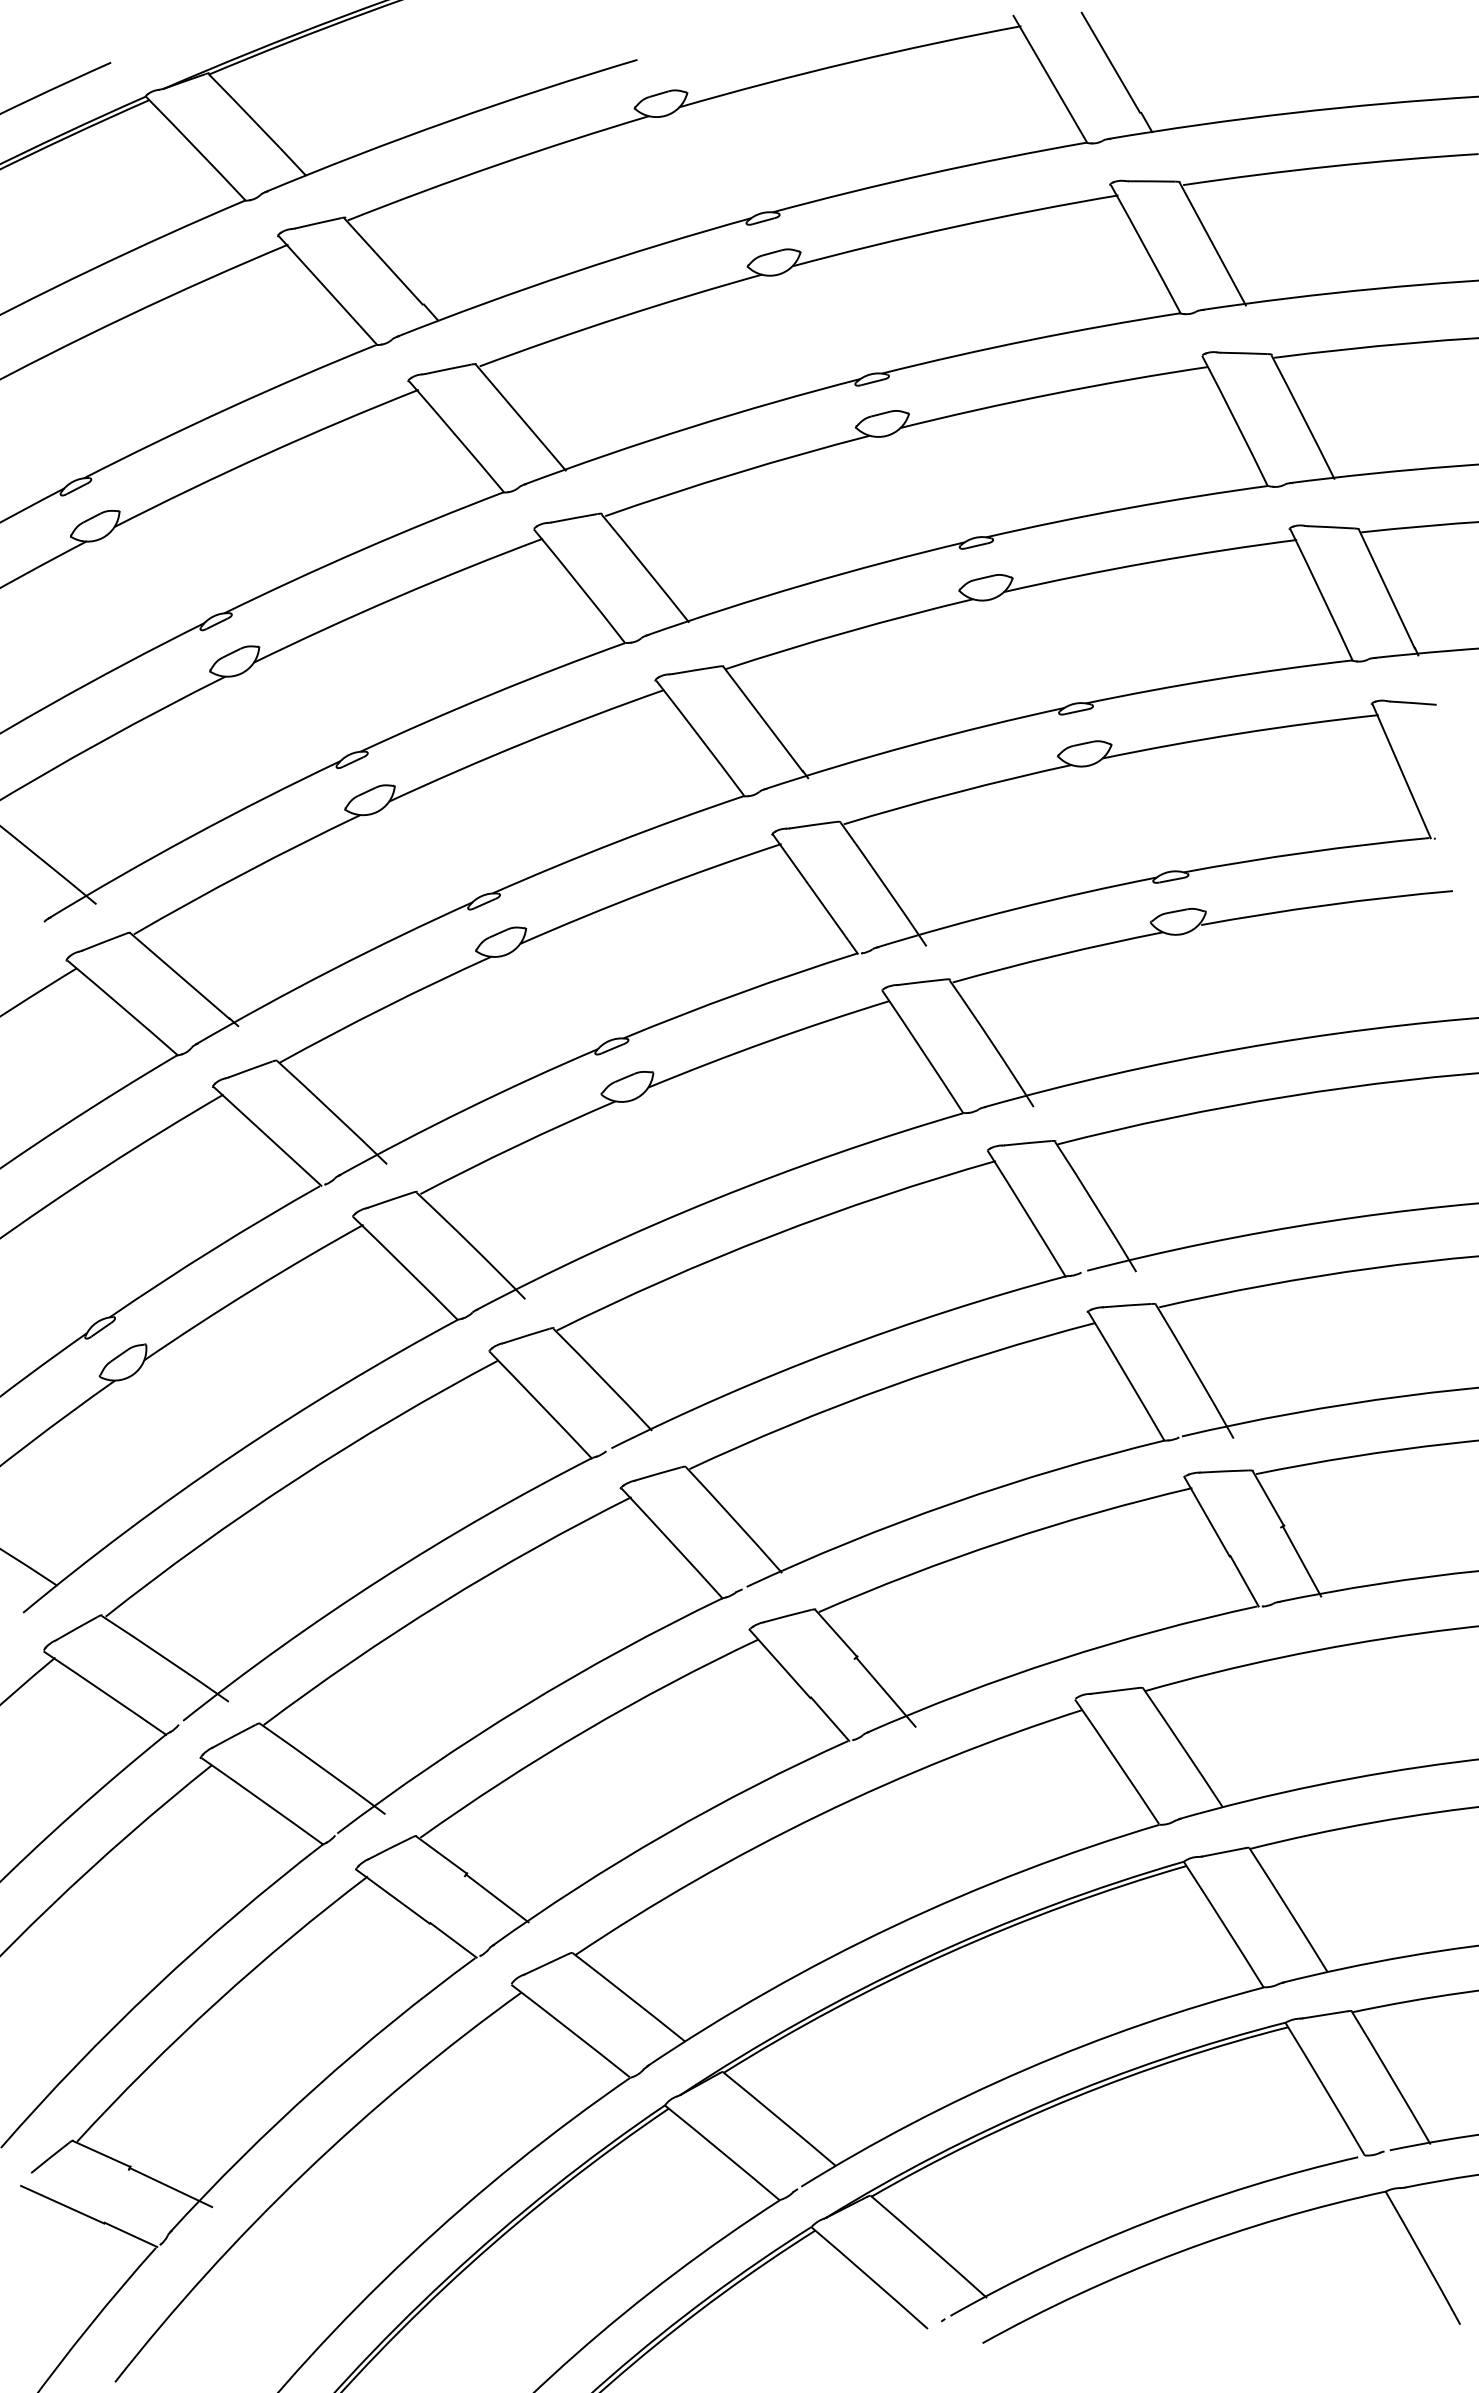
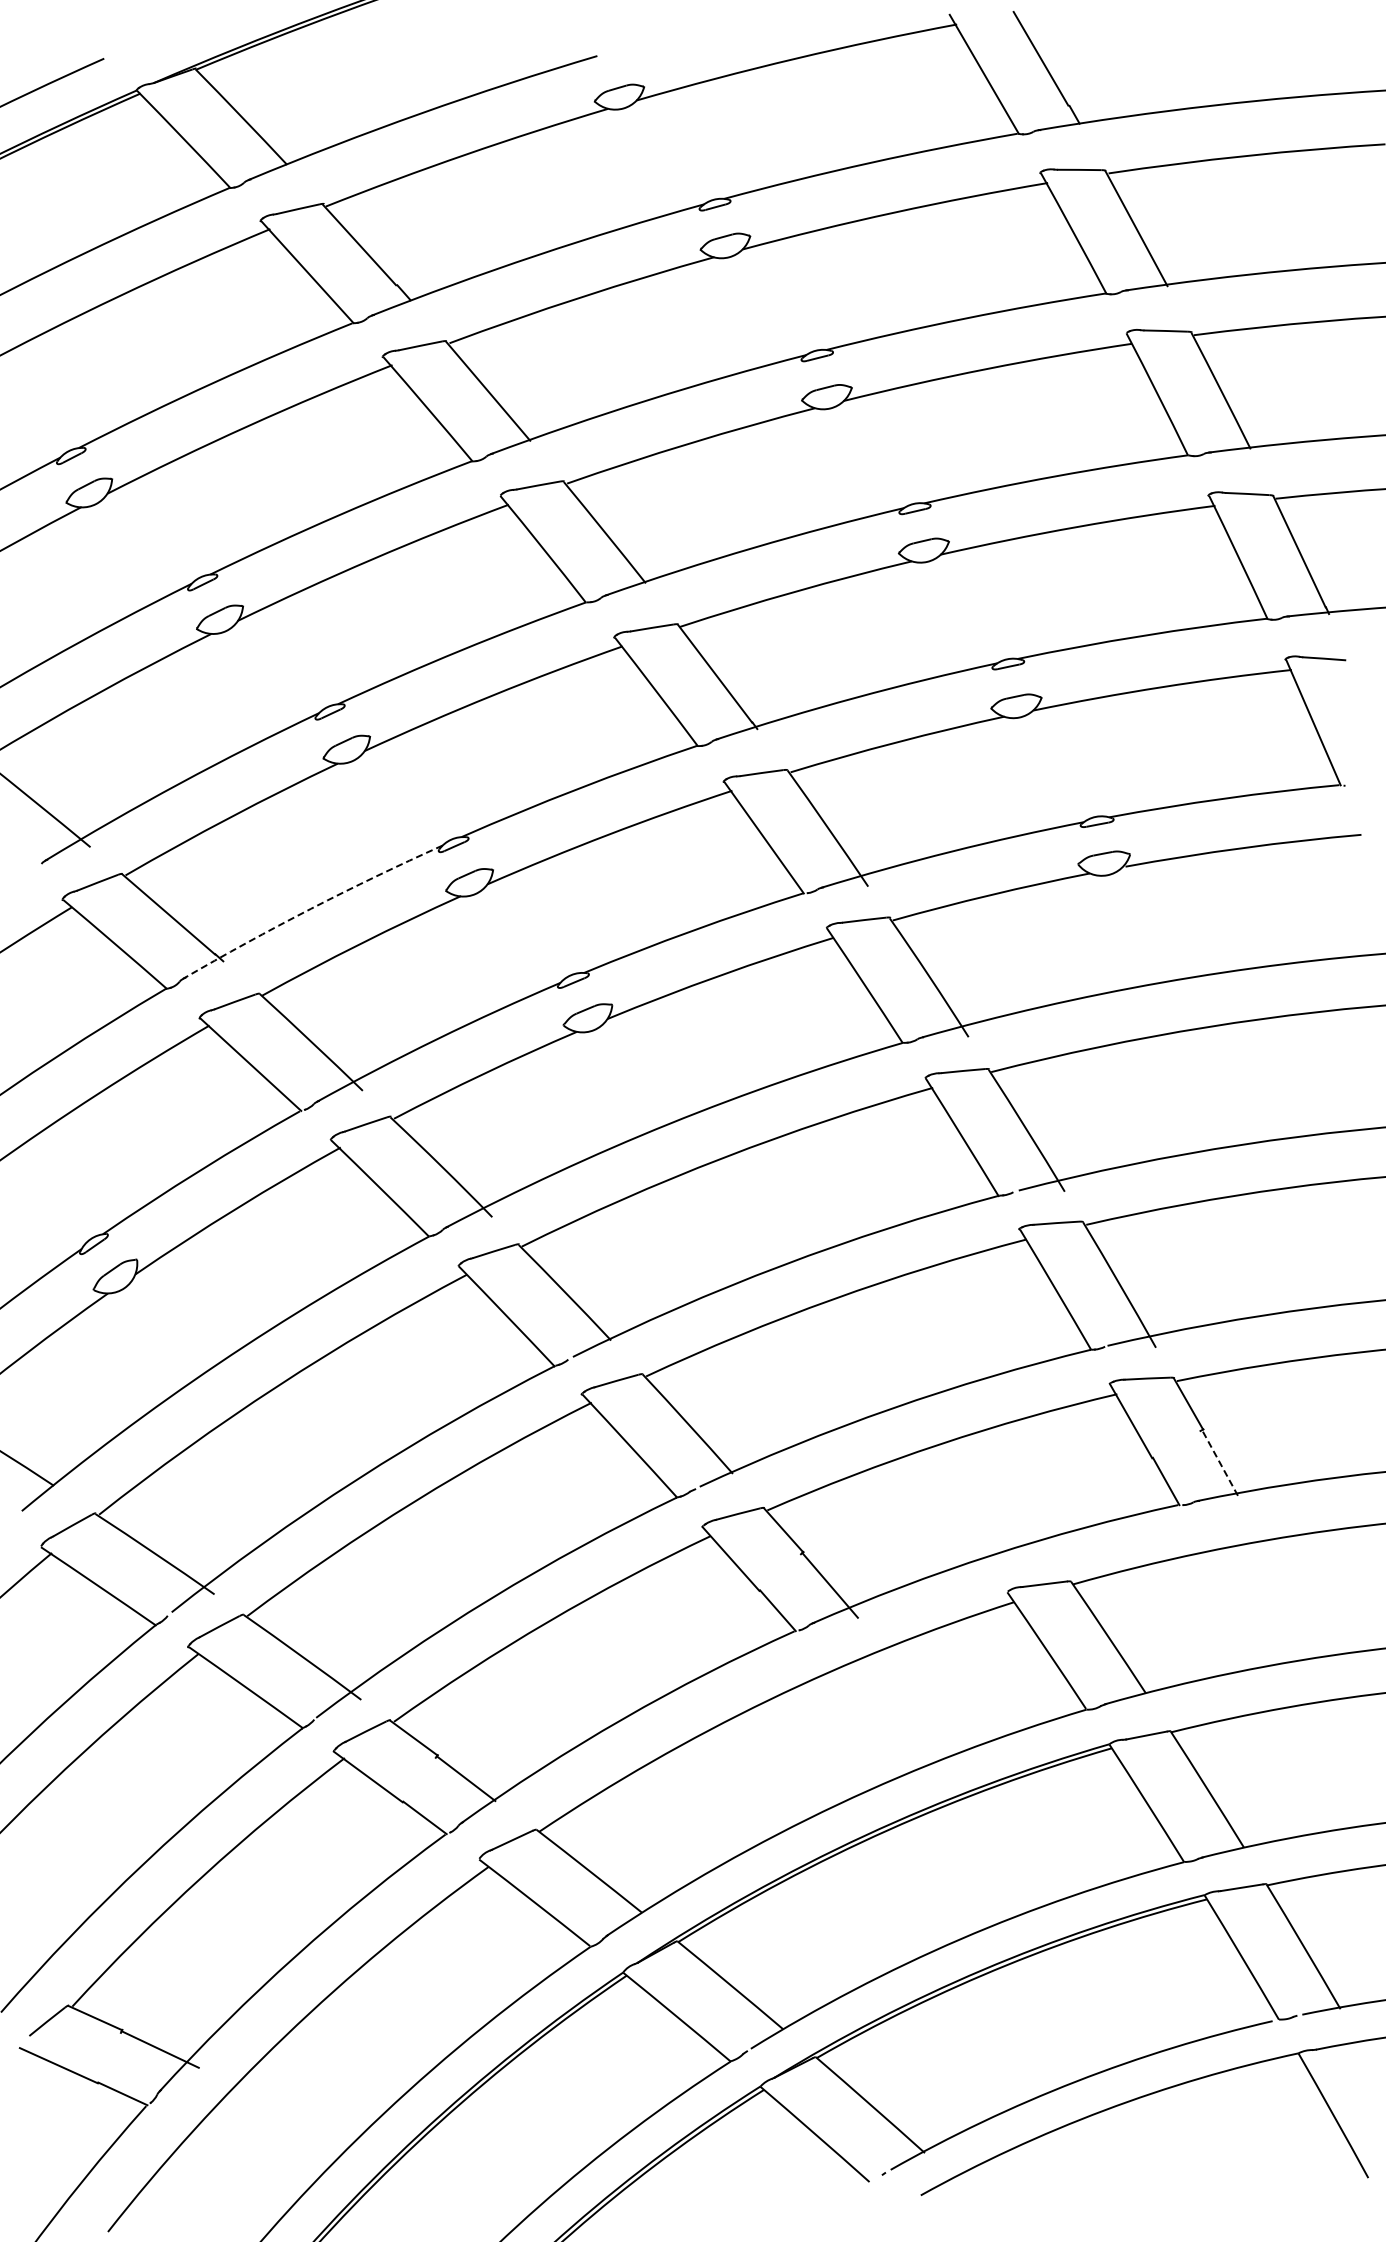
arc: (332, 969) -> (311, 908), solid -> dashed
line: (1301, 1560) -> (1219, 1462), solid -> dashed

